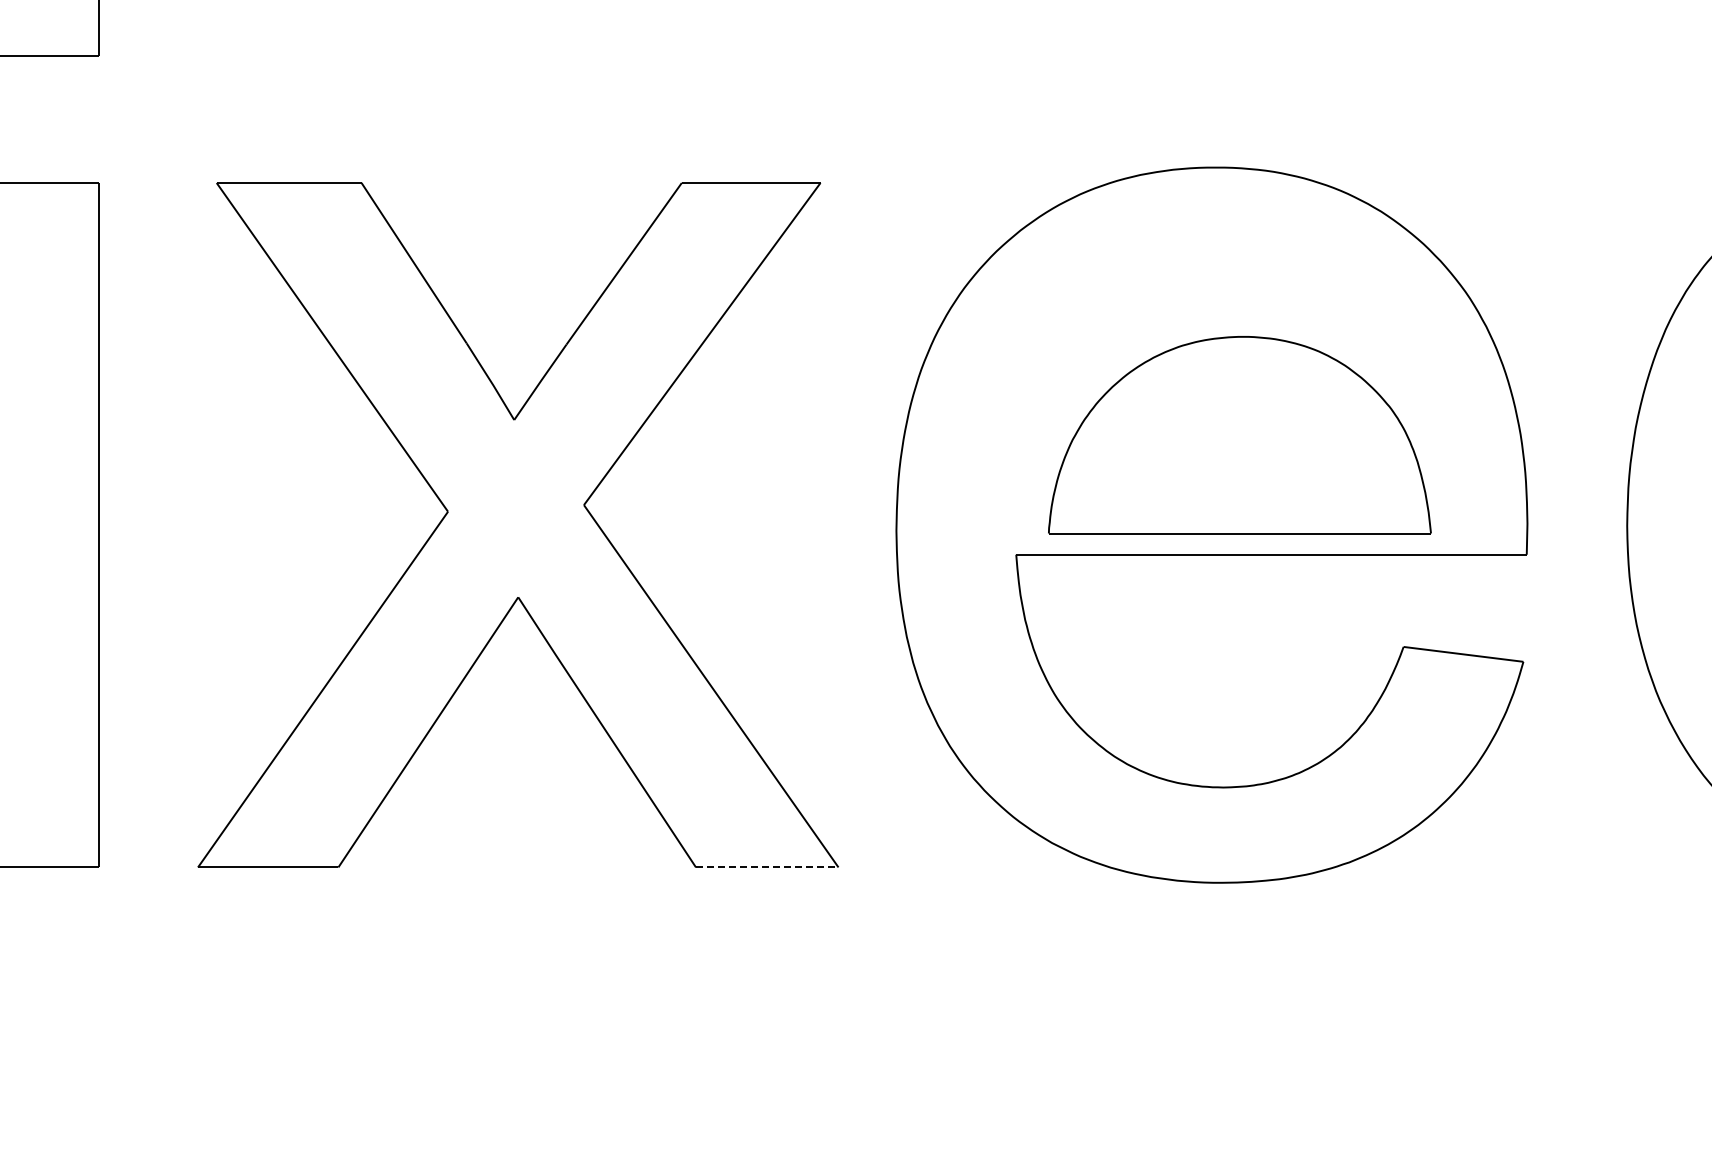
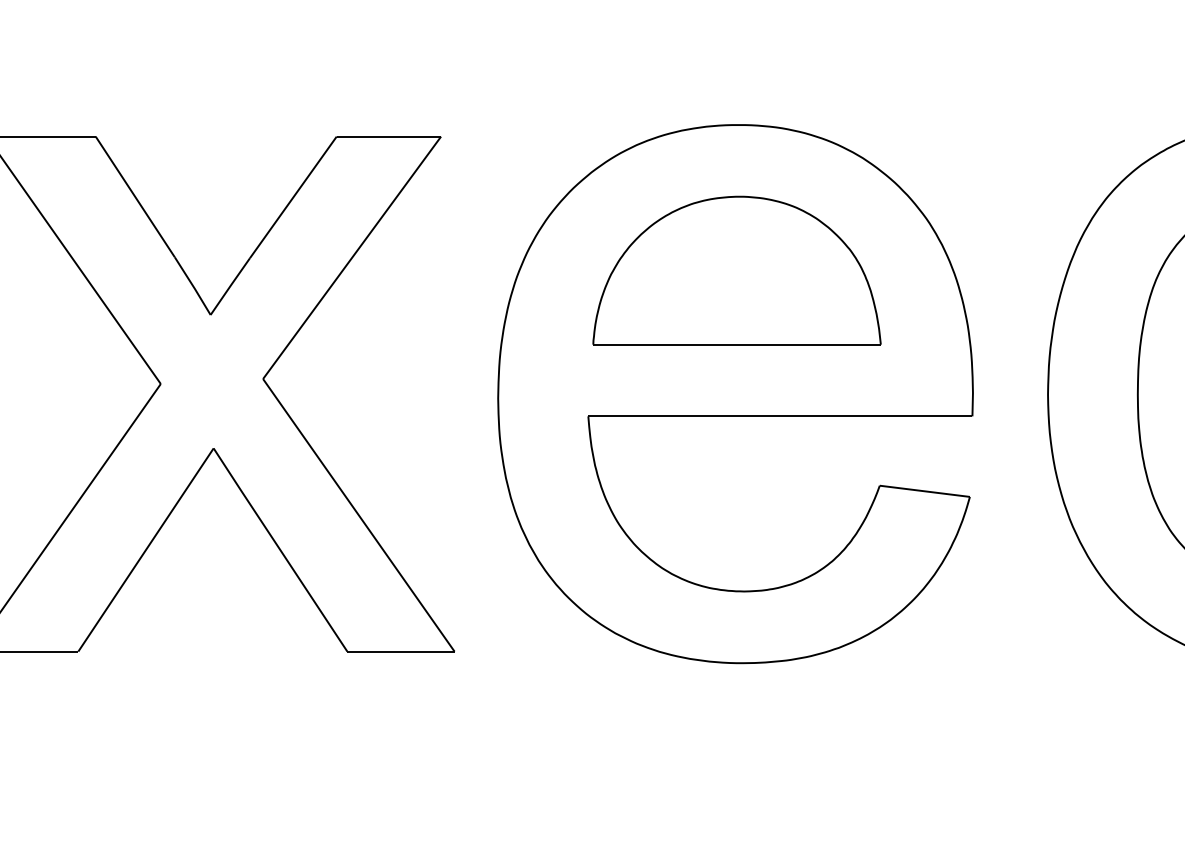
part: (1239, 435) -> (736, 270), moved
line: (767, 867) -> (401, 651), dashed -> solid

